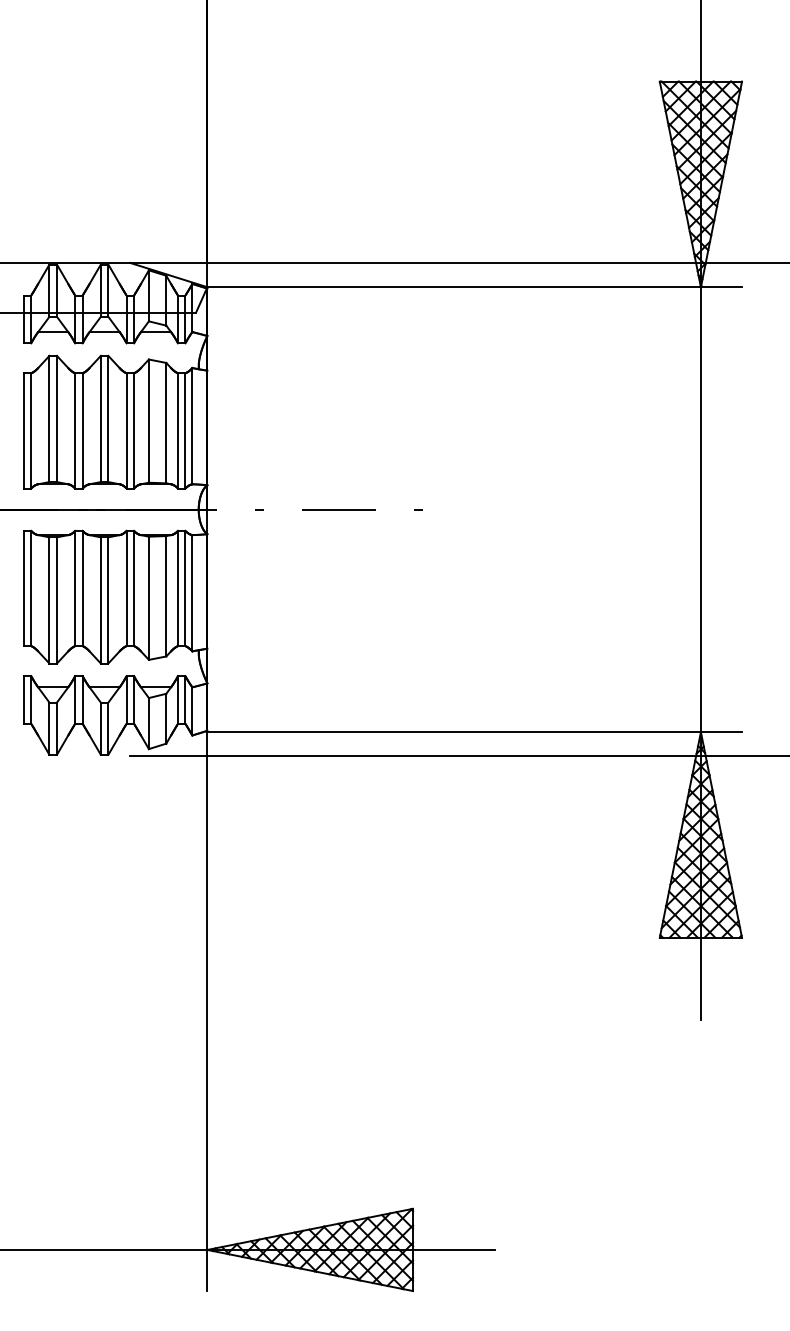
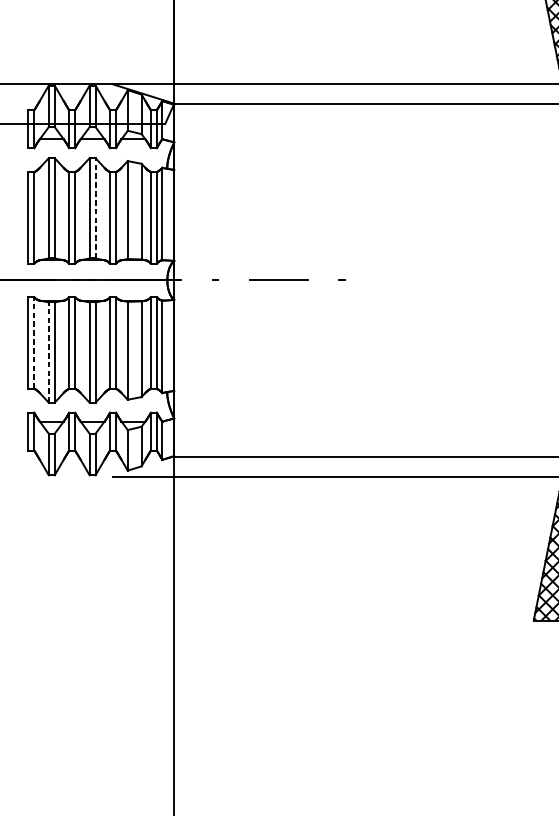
line: (108, 418) -> (95, 207), solid -> dashed
line: (31, 588) -> (34, 343), solid -> dashed
line: (49, 599) -> (48, 351), solid -> dashed

